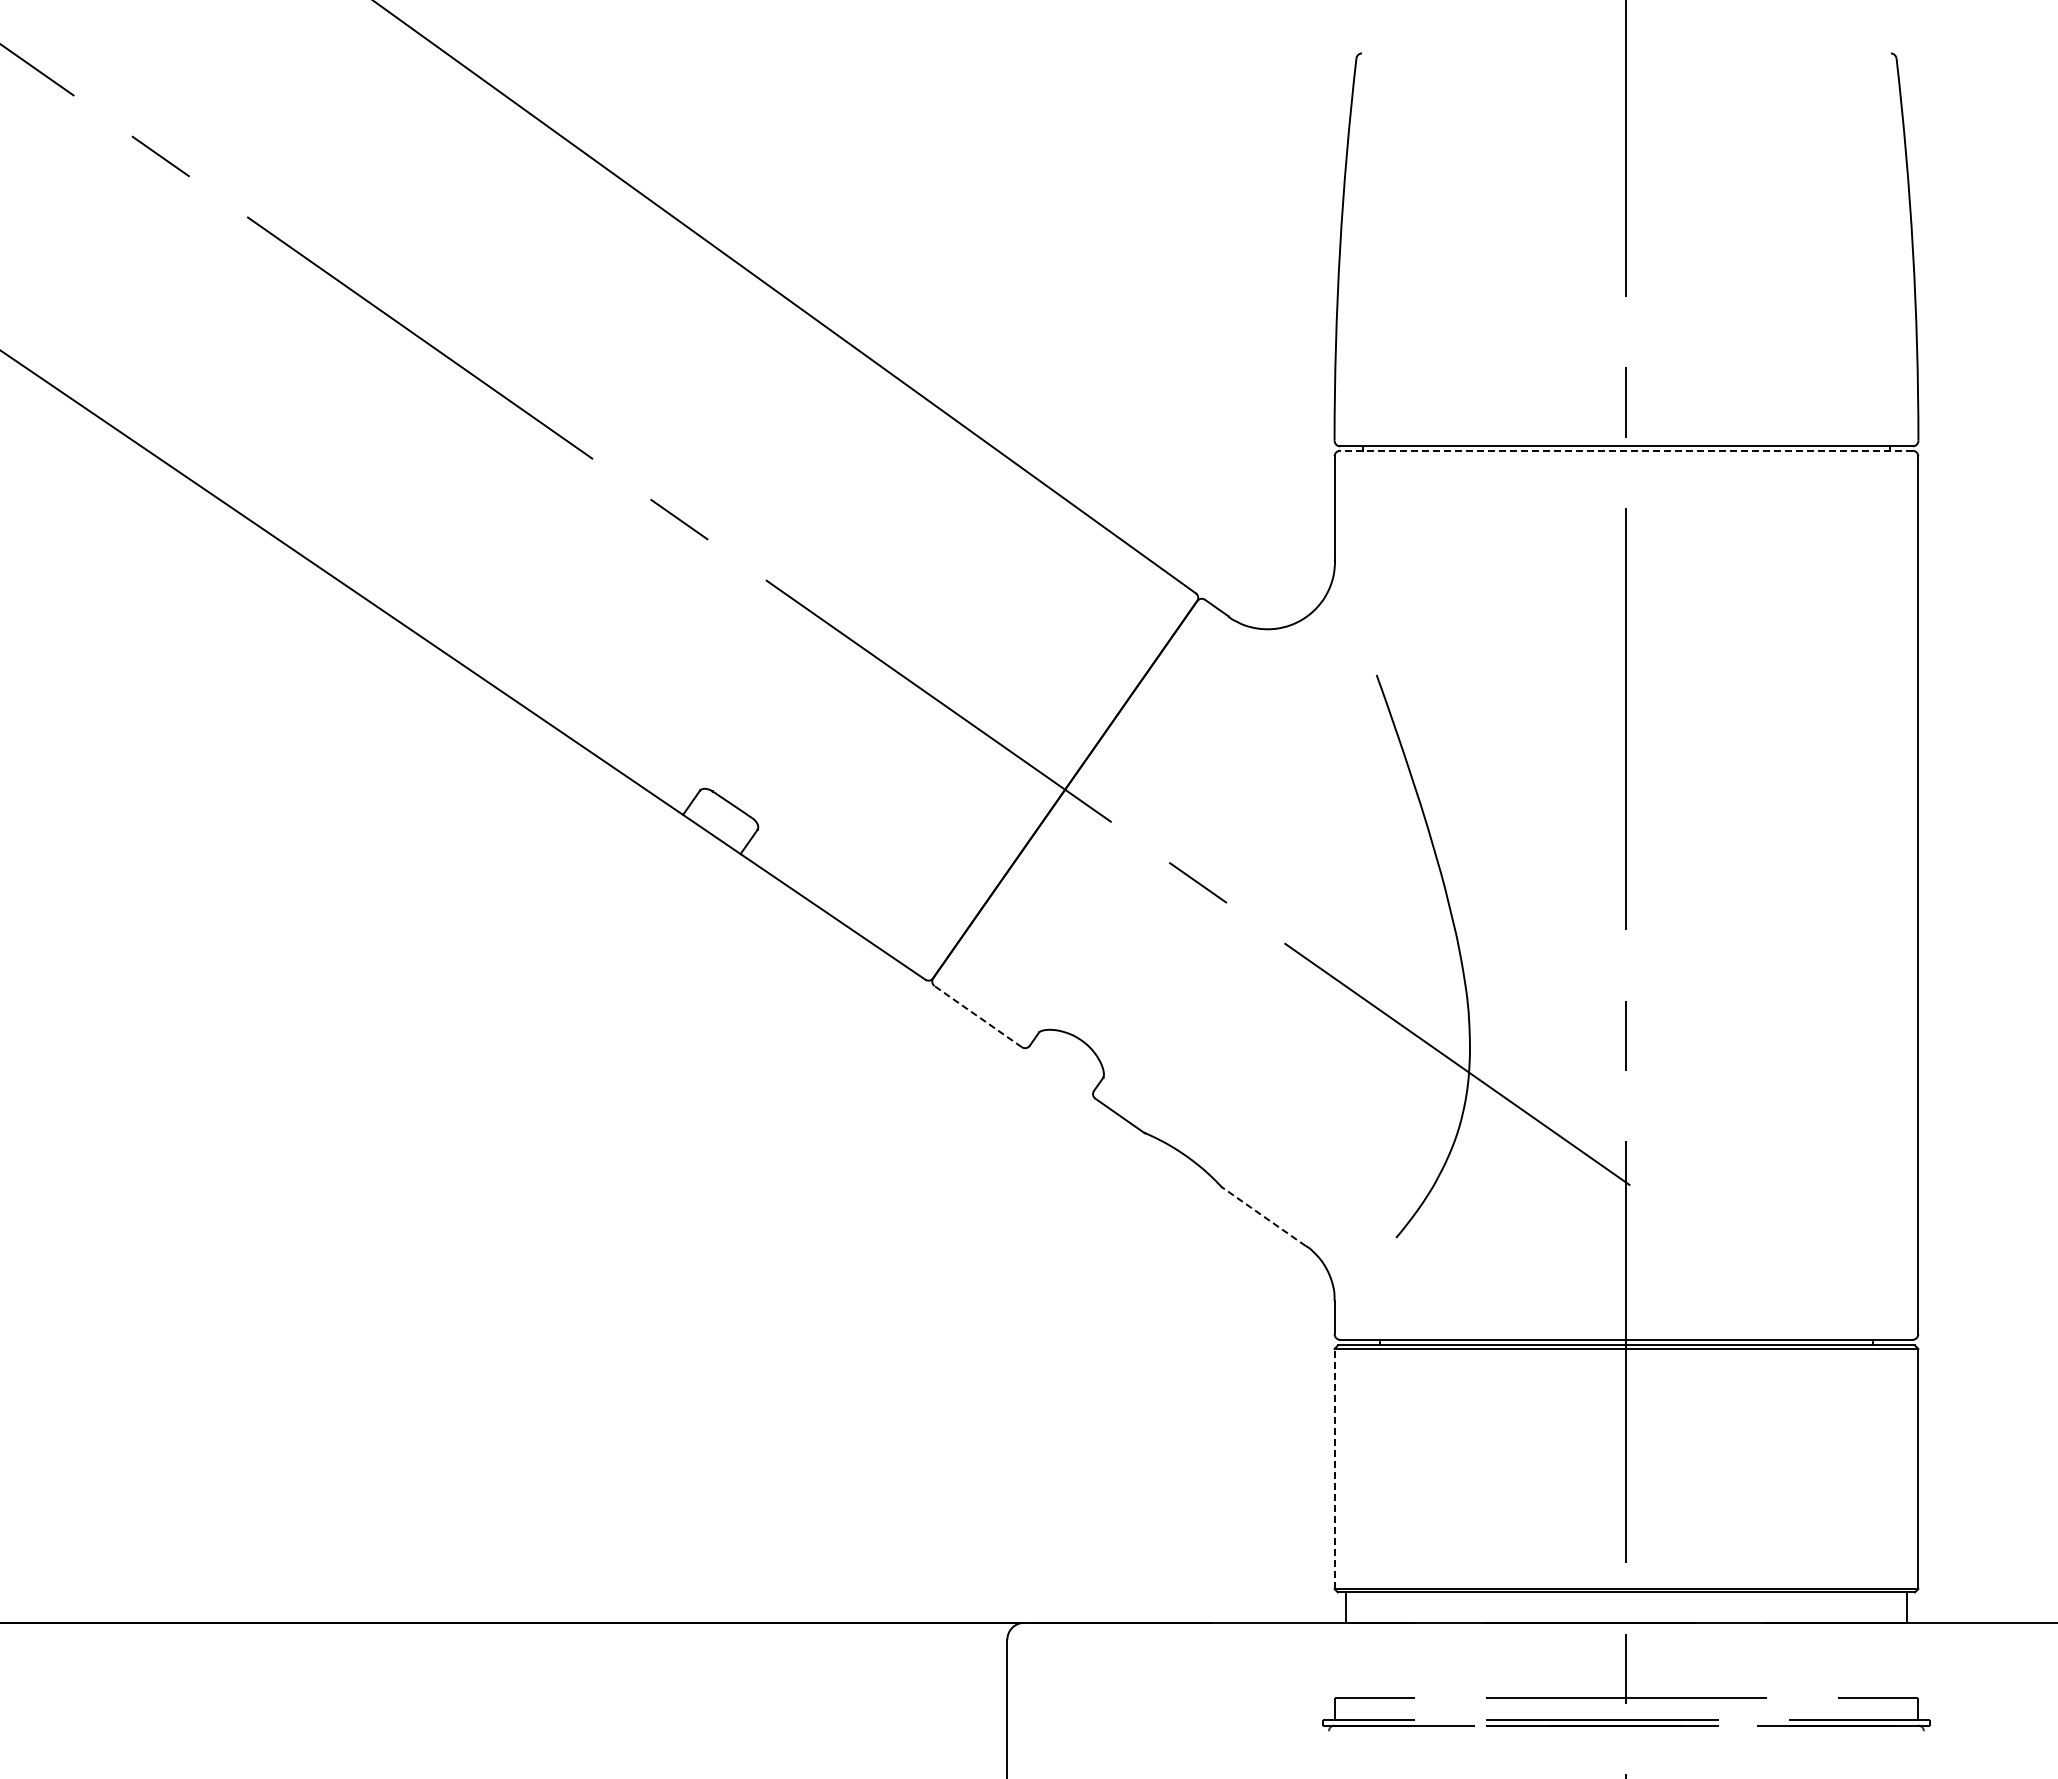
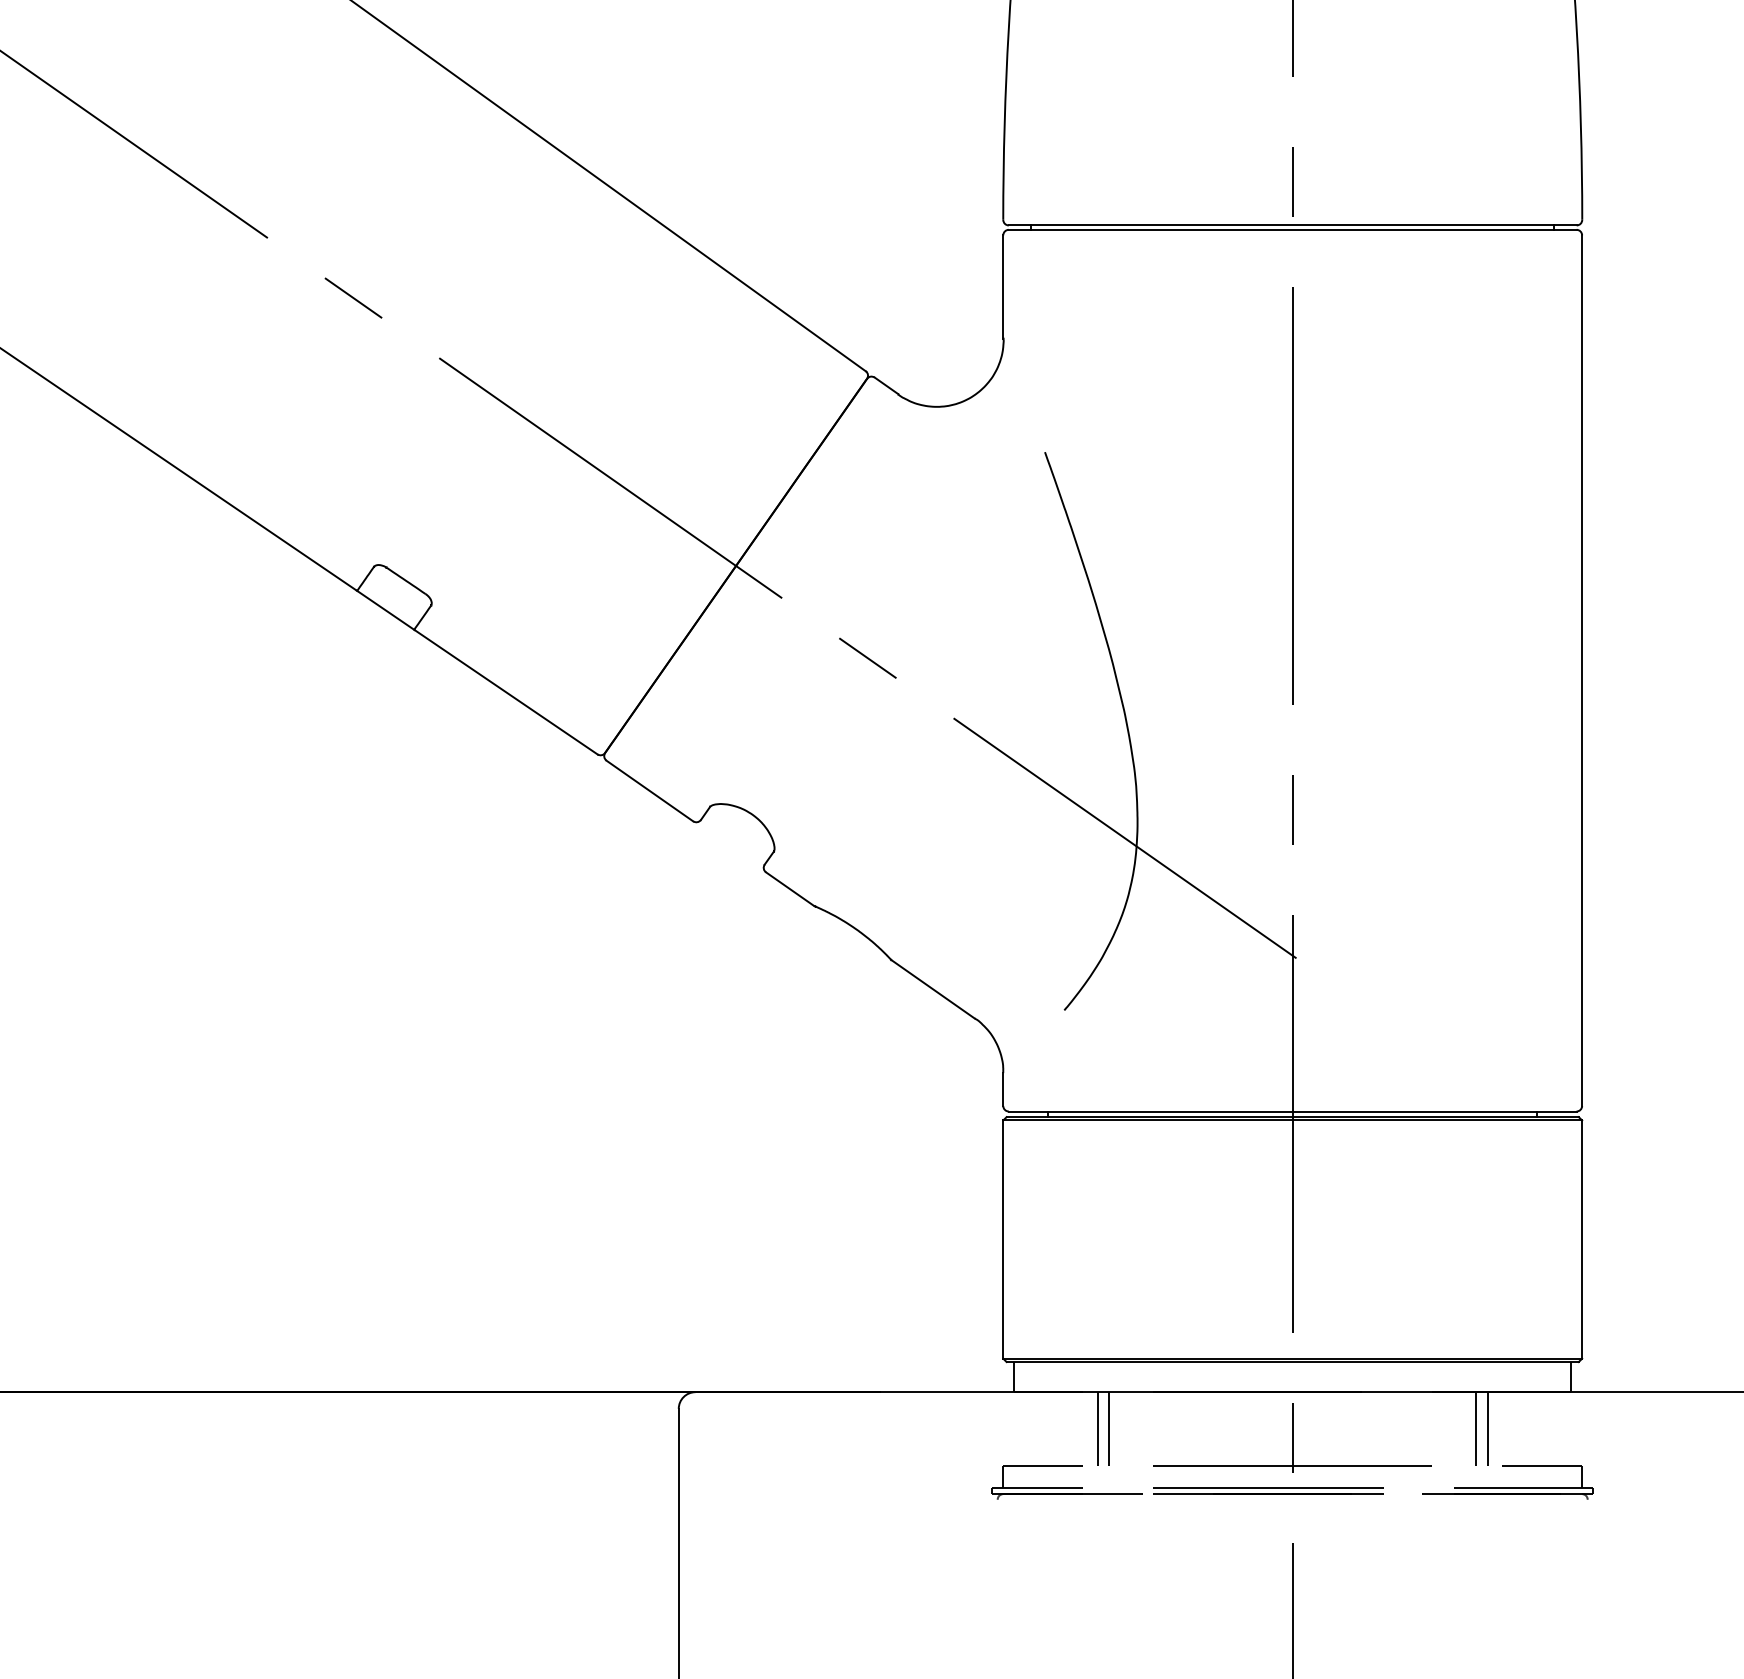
line: (1625, 450) -> (1291, 229), dashed -> solid
line: (977, 1016) -> (649, 790), dashed -> solid
line: (1263, 1216) -> (932, 989), dashed -> solid
line: (1334, 1468) -> (1003, 1239), dashed -> solid
line: (1430, 1659) -> (1098, 1428), added
line: (1441, 1659) -> (1109, 1428), added
line: (1811, 1659) -> (1476, 1428), added
line: (1822, 1659) -> (1487, 1428), added

